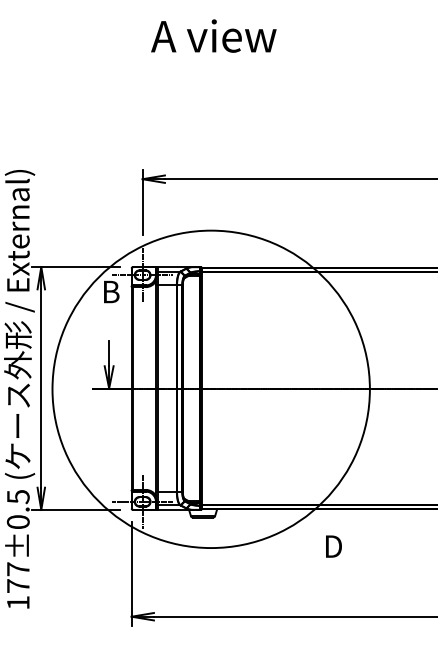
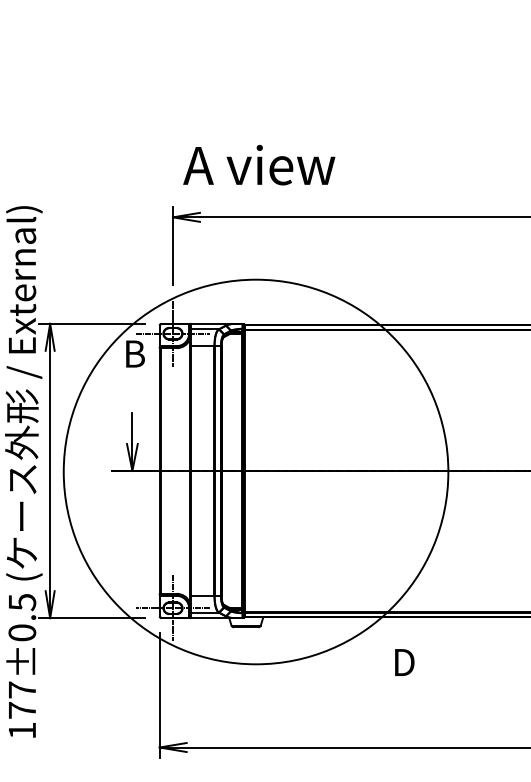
text: (213, 35) -> (258, 164), moved

